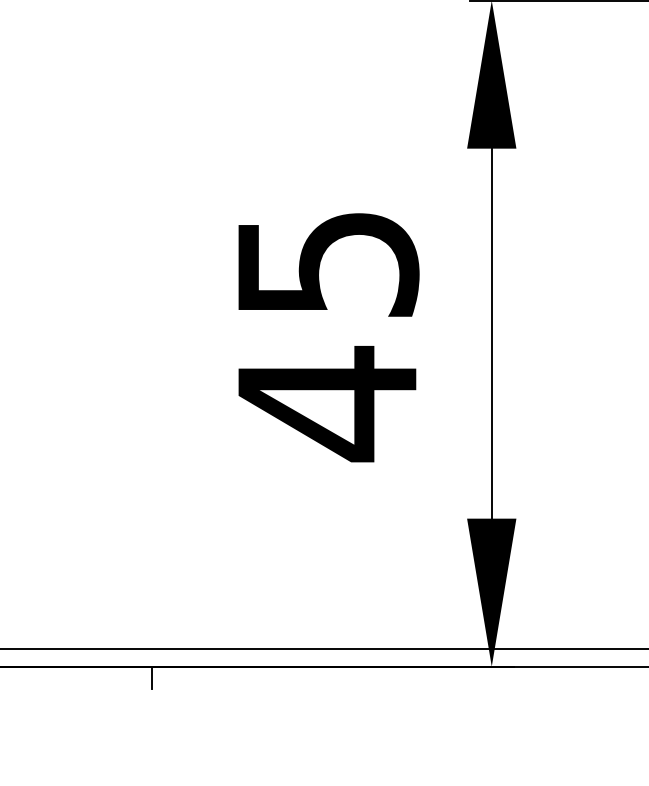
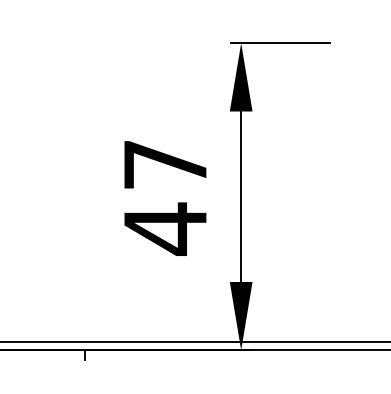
text: (327, 263) -> (165, 164), 45 -> 47

